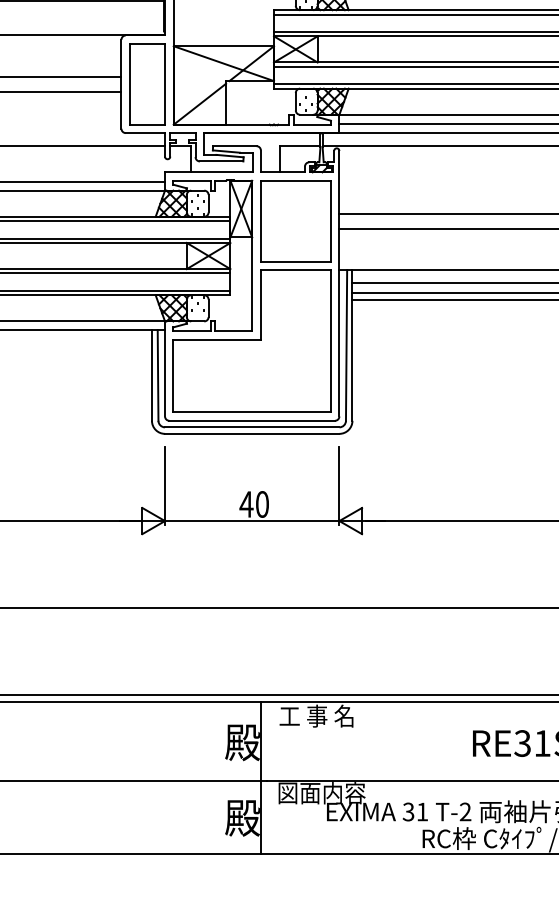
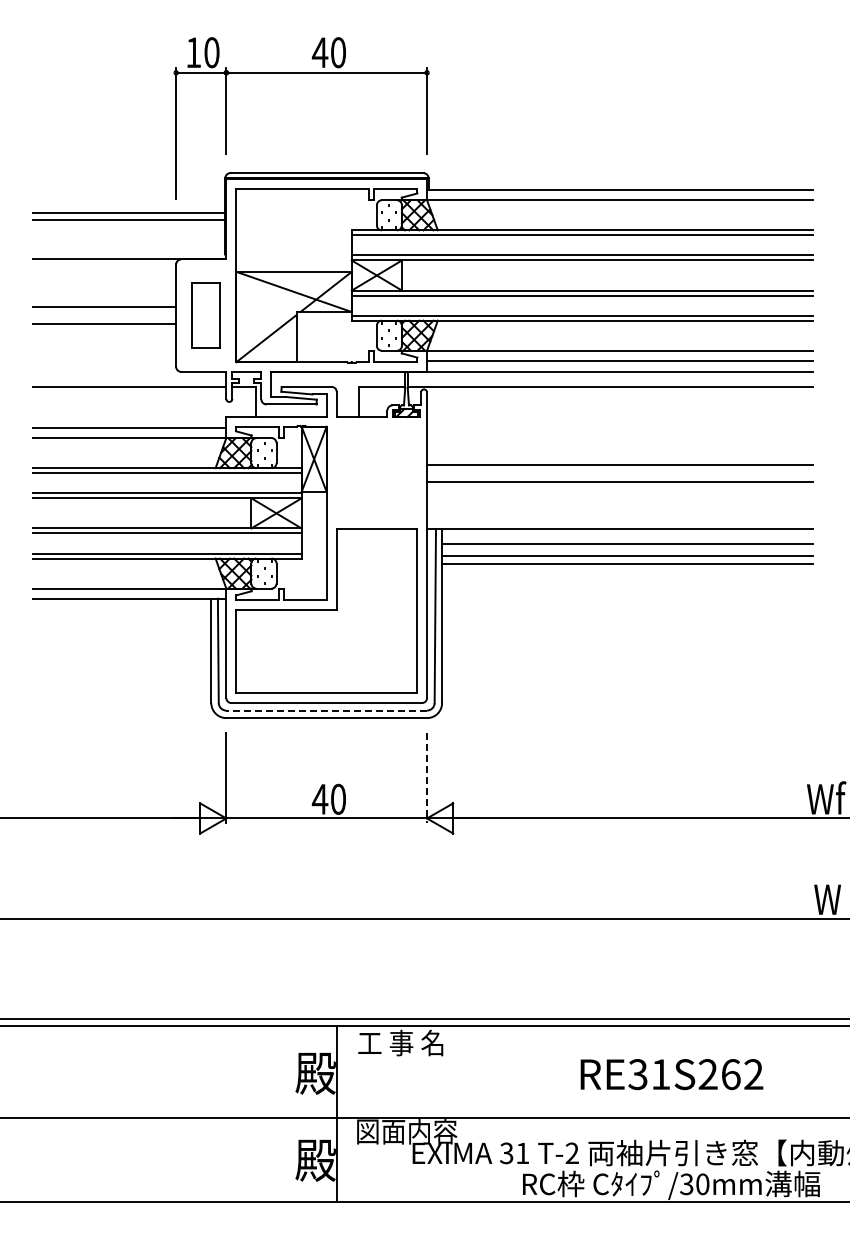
part: (146, 84) -> (205, 315), size x0.7
part: (295, 221) -> (376, 473), removed
line: (252, 427) -> (326, 710), solid -> dashed
line: (339, 486) -> (427, 778), solid -> dashed

